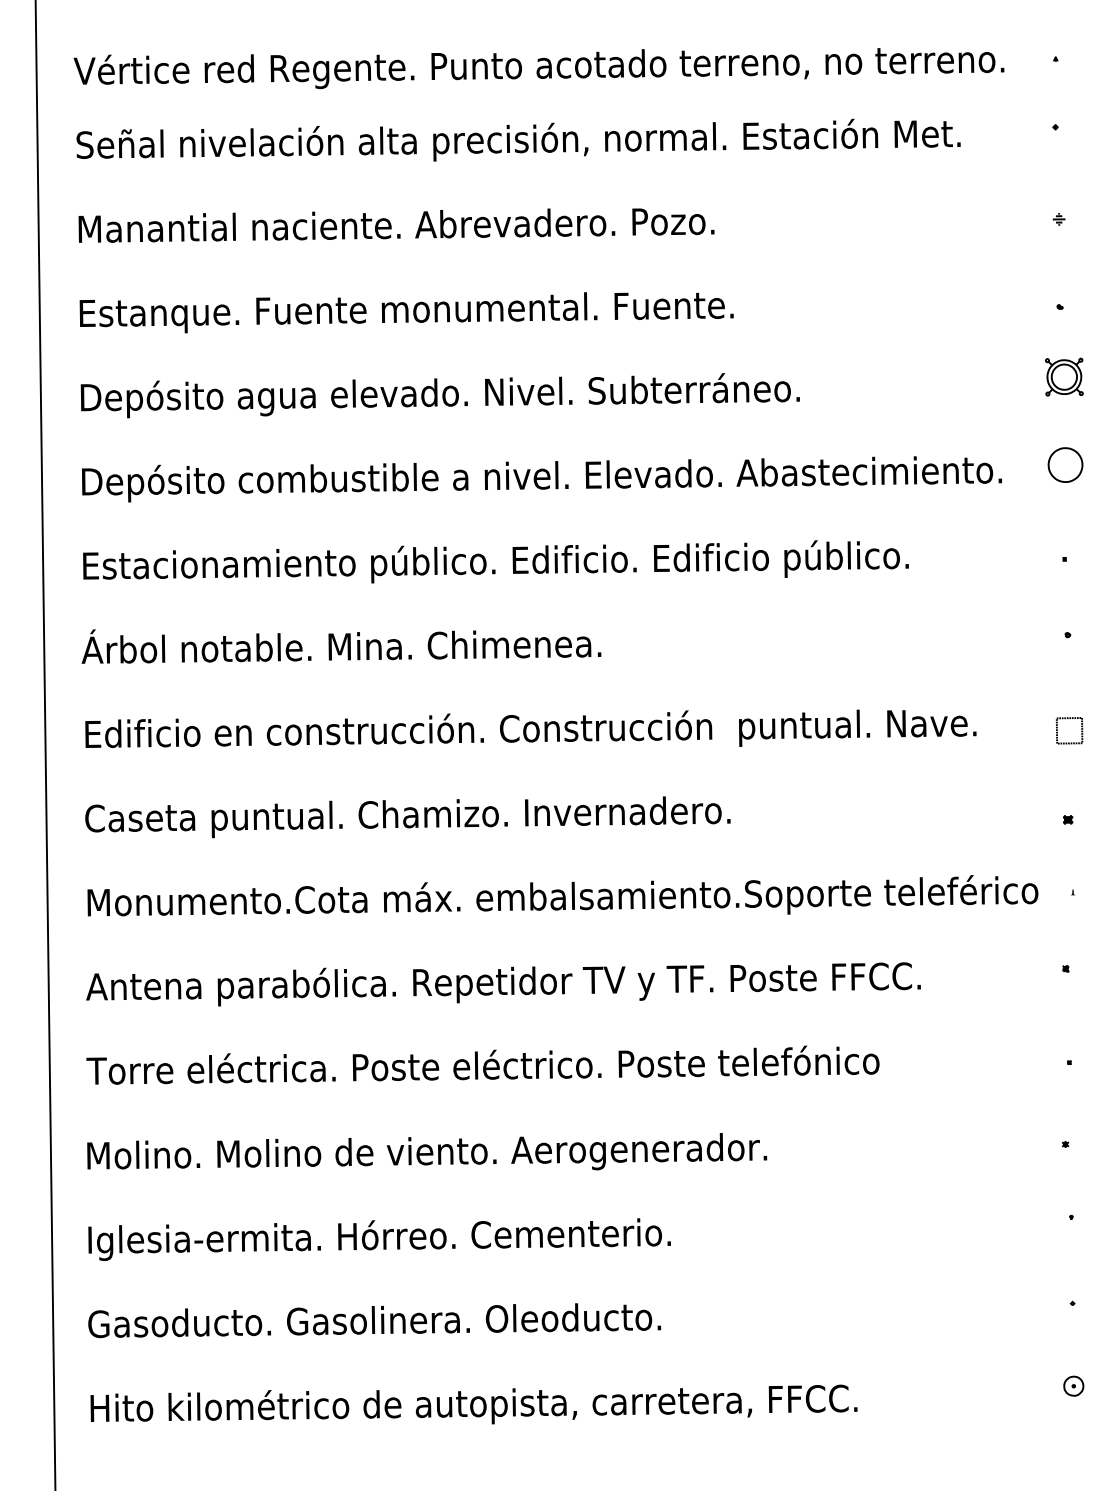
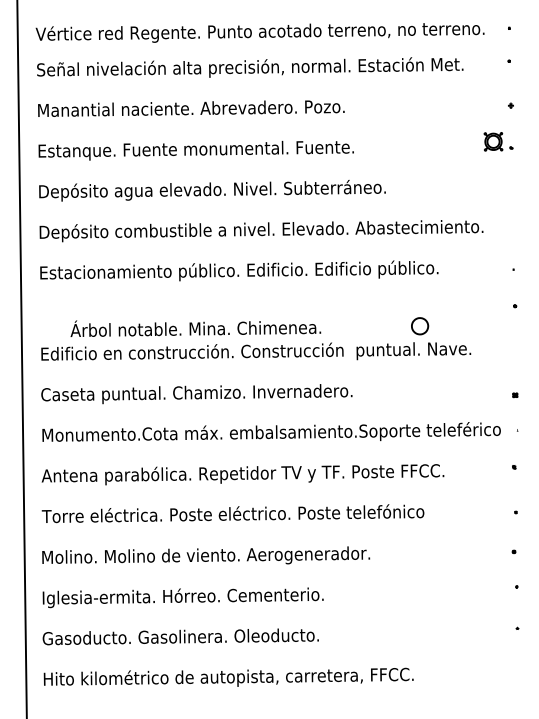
part: (1064, 376) -> (493, 141), moved
part: (1066, 465) -> (420, 326), moved
text: (340, 645) -> (195, 328), moved
part: (1070, 730) -> (516, 352), removed
part: (1072, 1386) -> (517, 668), removed

